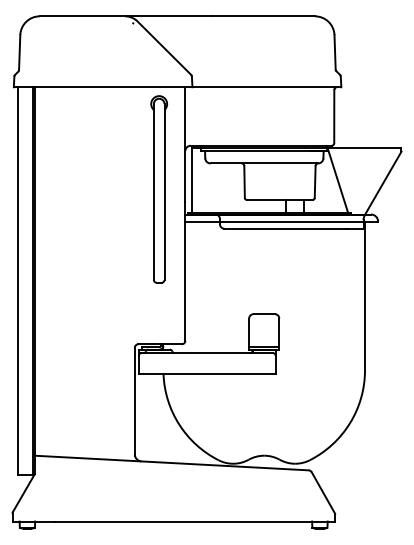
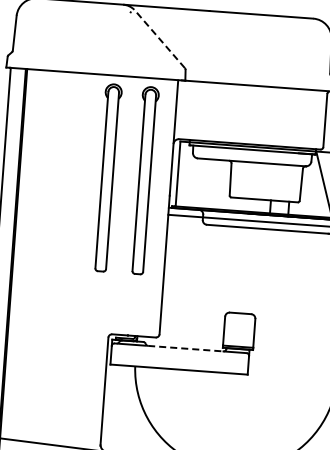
line: (163, 47) -> (159, 38), solid -> dashed
part: (122, 189) -> (107, 178), added
line: (212, 353) -> (185, 349), solid -> dashed

